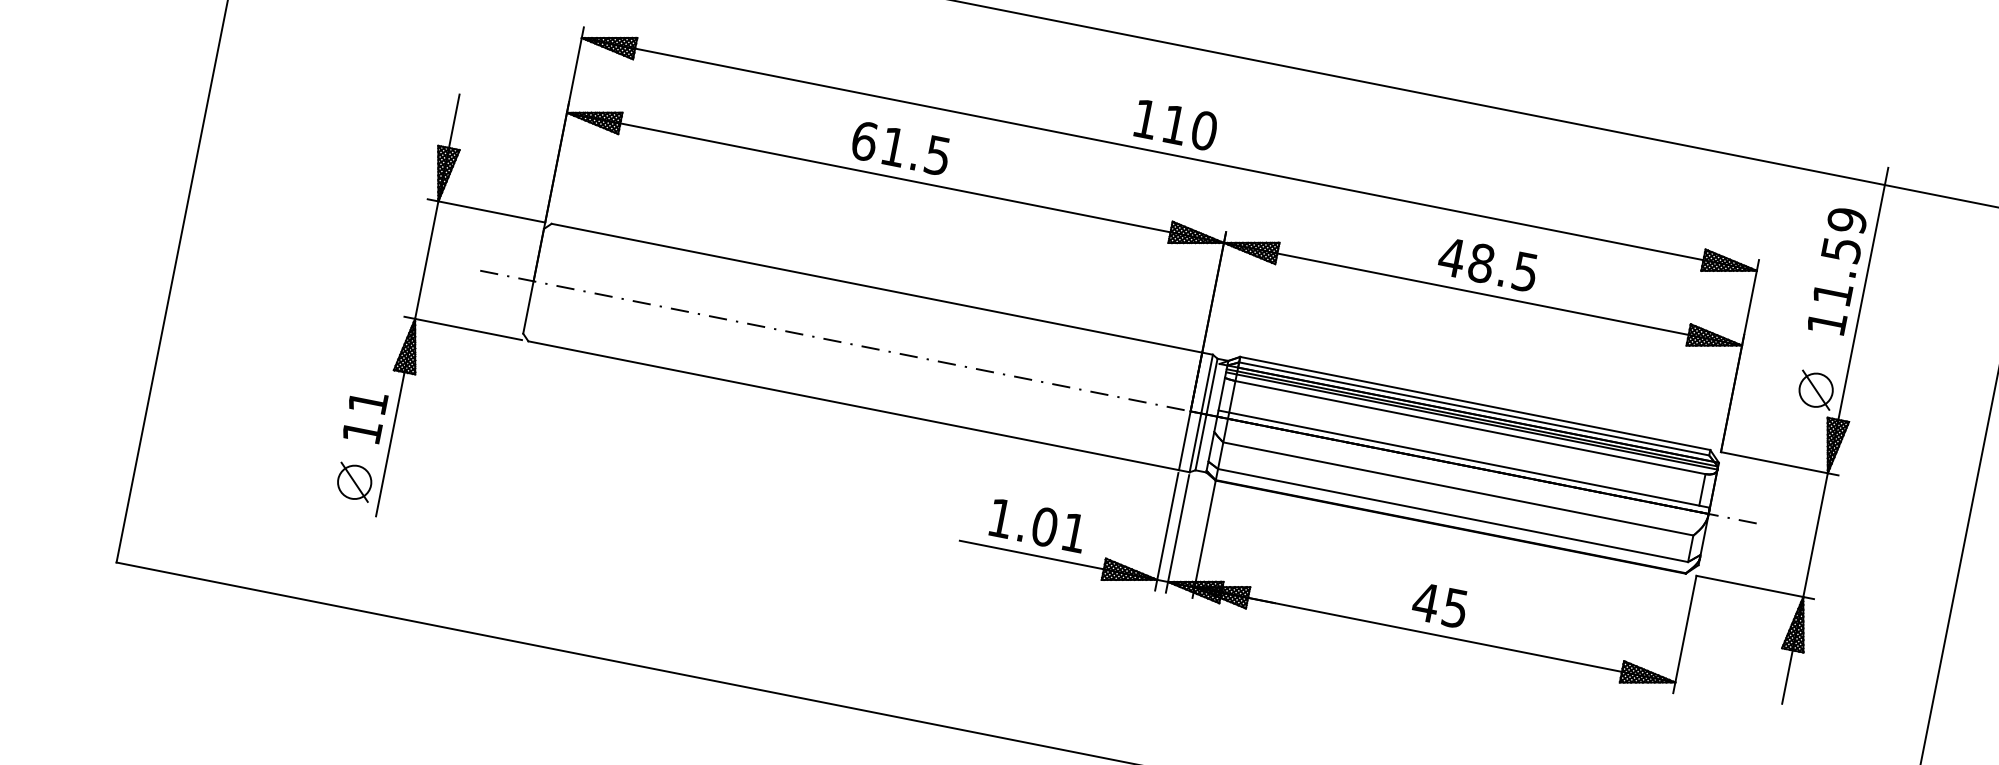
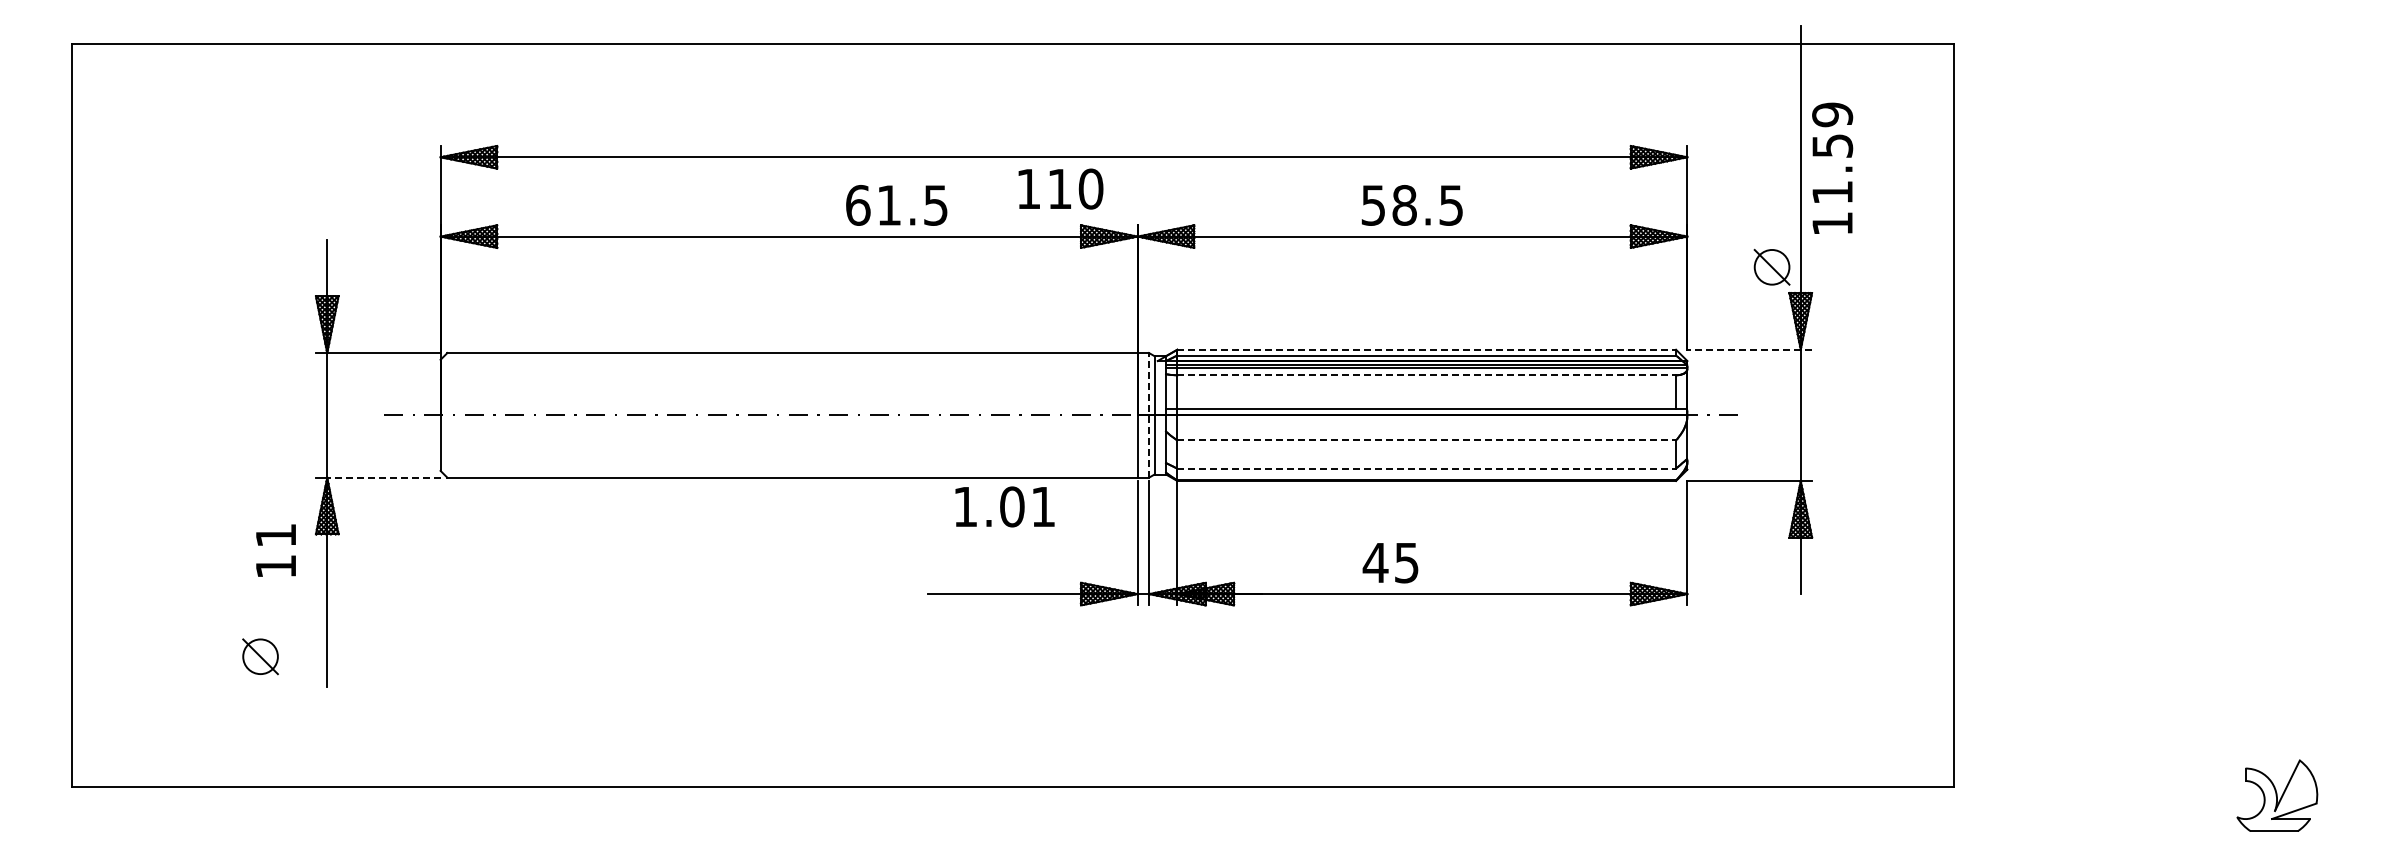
text: (1175, 124) -> (1060, 188), moved
text: (900, 148) -> (896, 205), moved
text: (1452, 257) -> (1373, 205), 48.5 -> 58.5
text: (1837, 270) -> (1832, 167), moved
line: (468, 329) -> (383, 477), solid -> dashed
line: (1476, 403) -> (1427, 349), solid -> dashed
line: (1201, 412) -> (1149, 414), solid -> dashed
text: (364, 416) -> (275, 550), moved
line: (1471, 427) -> (1427, 375), solid -> dashed
line: (1779, 463) -> (1749, 349), solid -> dashed
part: (354, 482) -> (260, 656), moved
line: (1459, 489) -> (1427, 440), solid -> dashed
line: (1453, 515) -> (1427, 468), solid -> dashed
text: (1037, 525) -> (1004, 506), moved
text: (1439, 605) -> (1390, 563), moved

